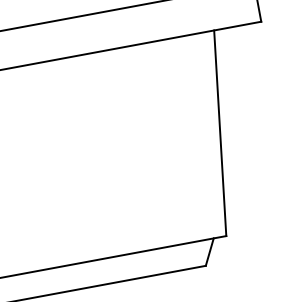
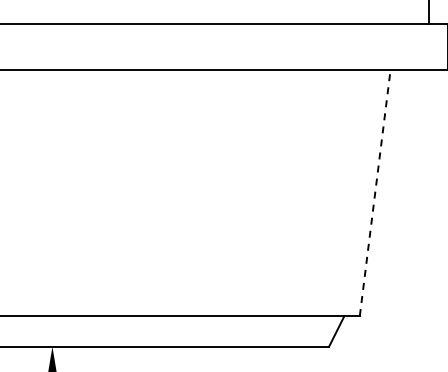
line: (220, 133) -> (375, 193), solid -> dashed

